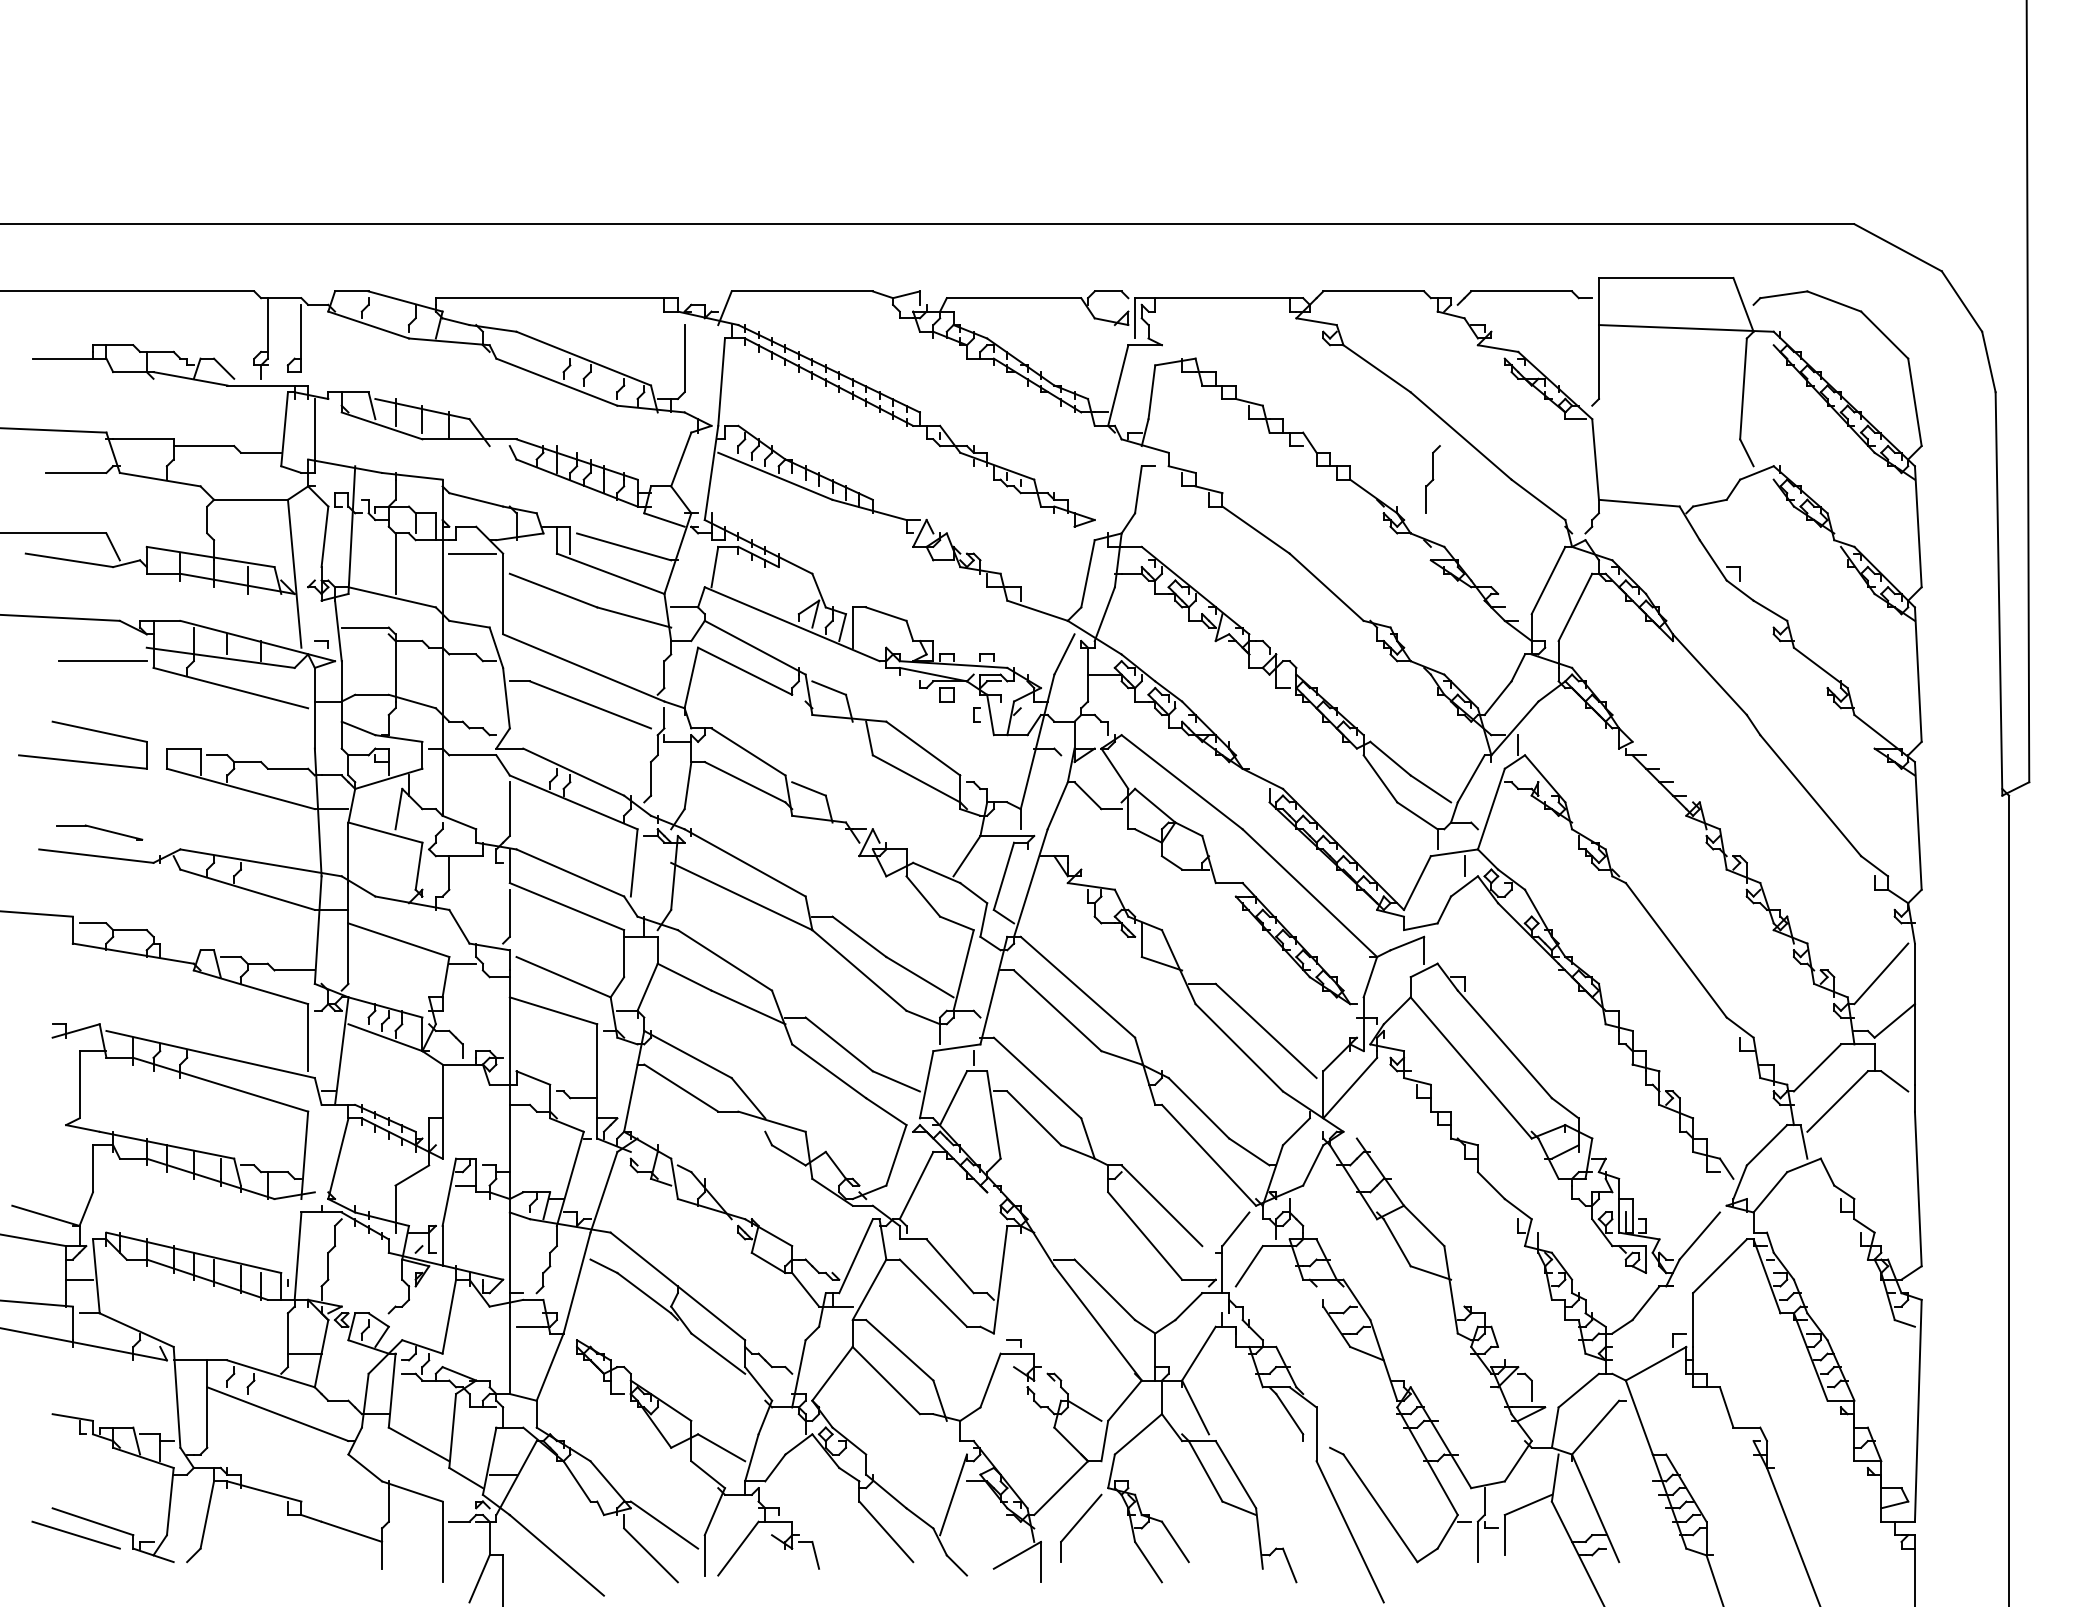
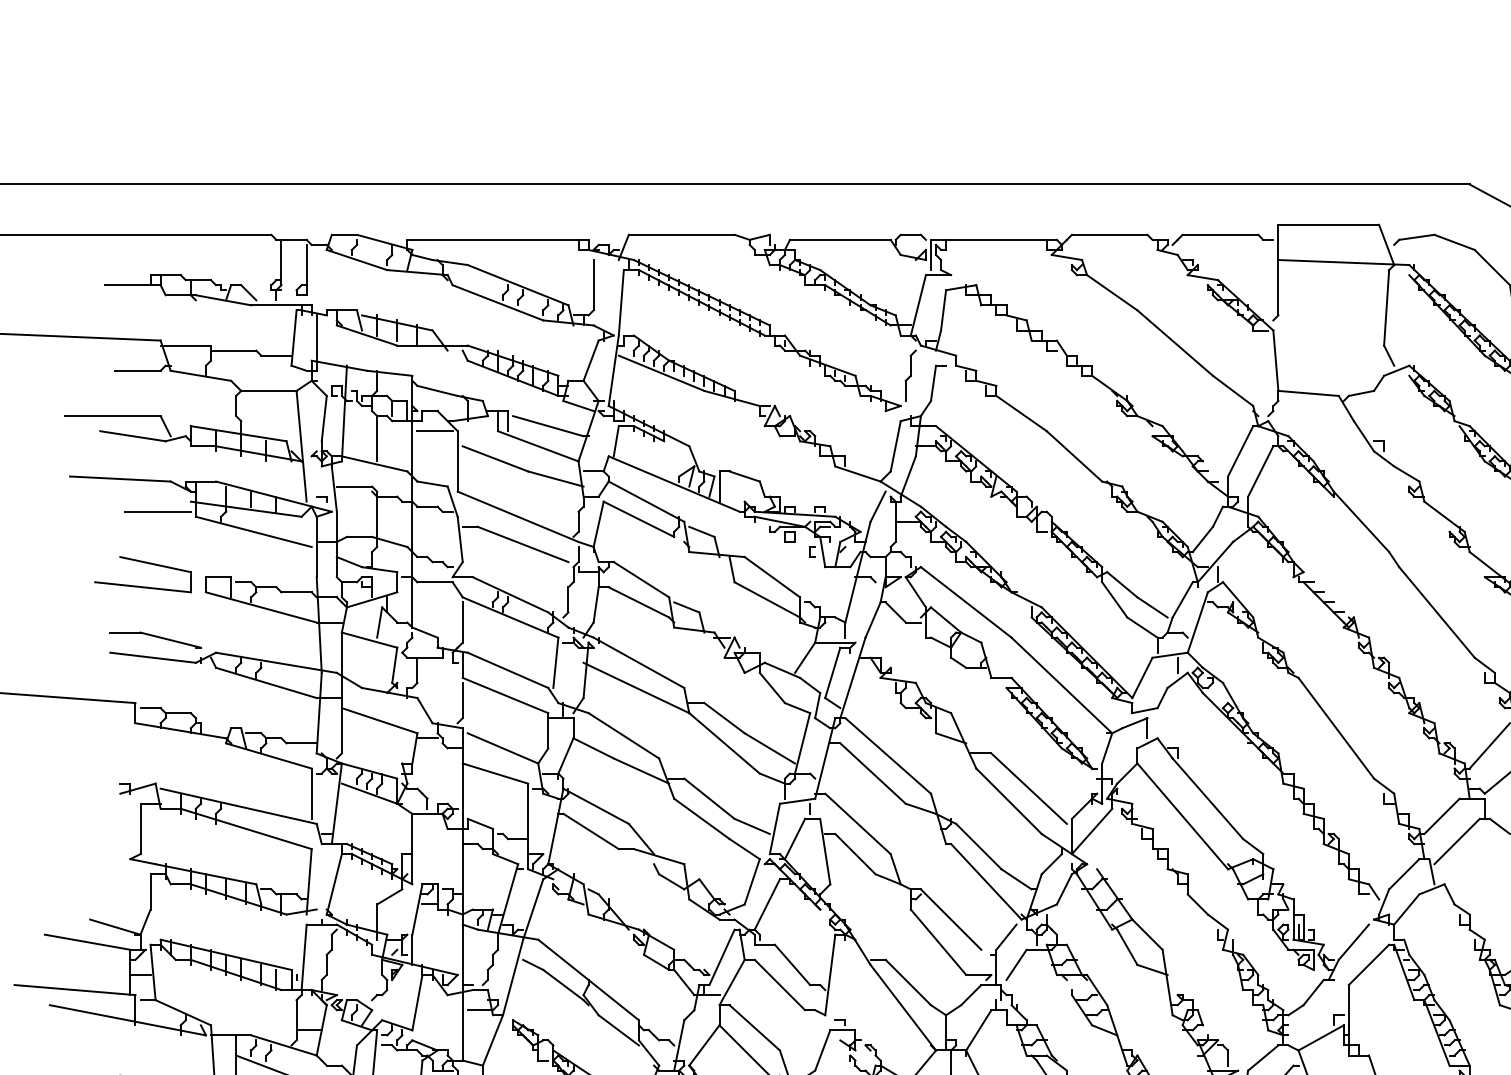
part: (1432, 479) -> (910, 375), moved
part: (99, 832) -> (155, 640), size x1.43

